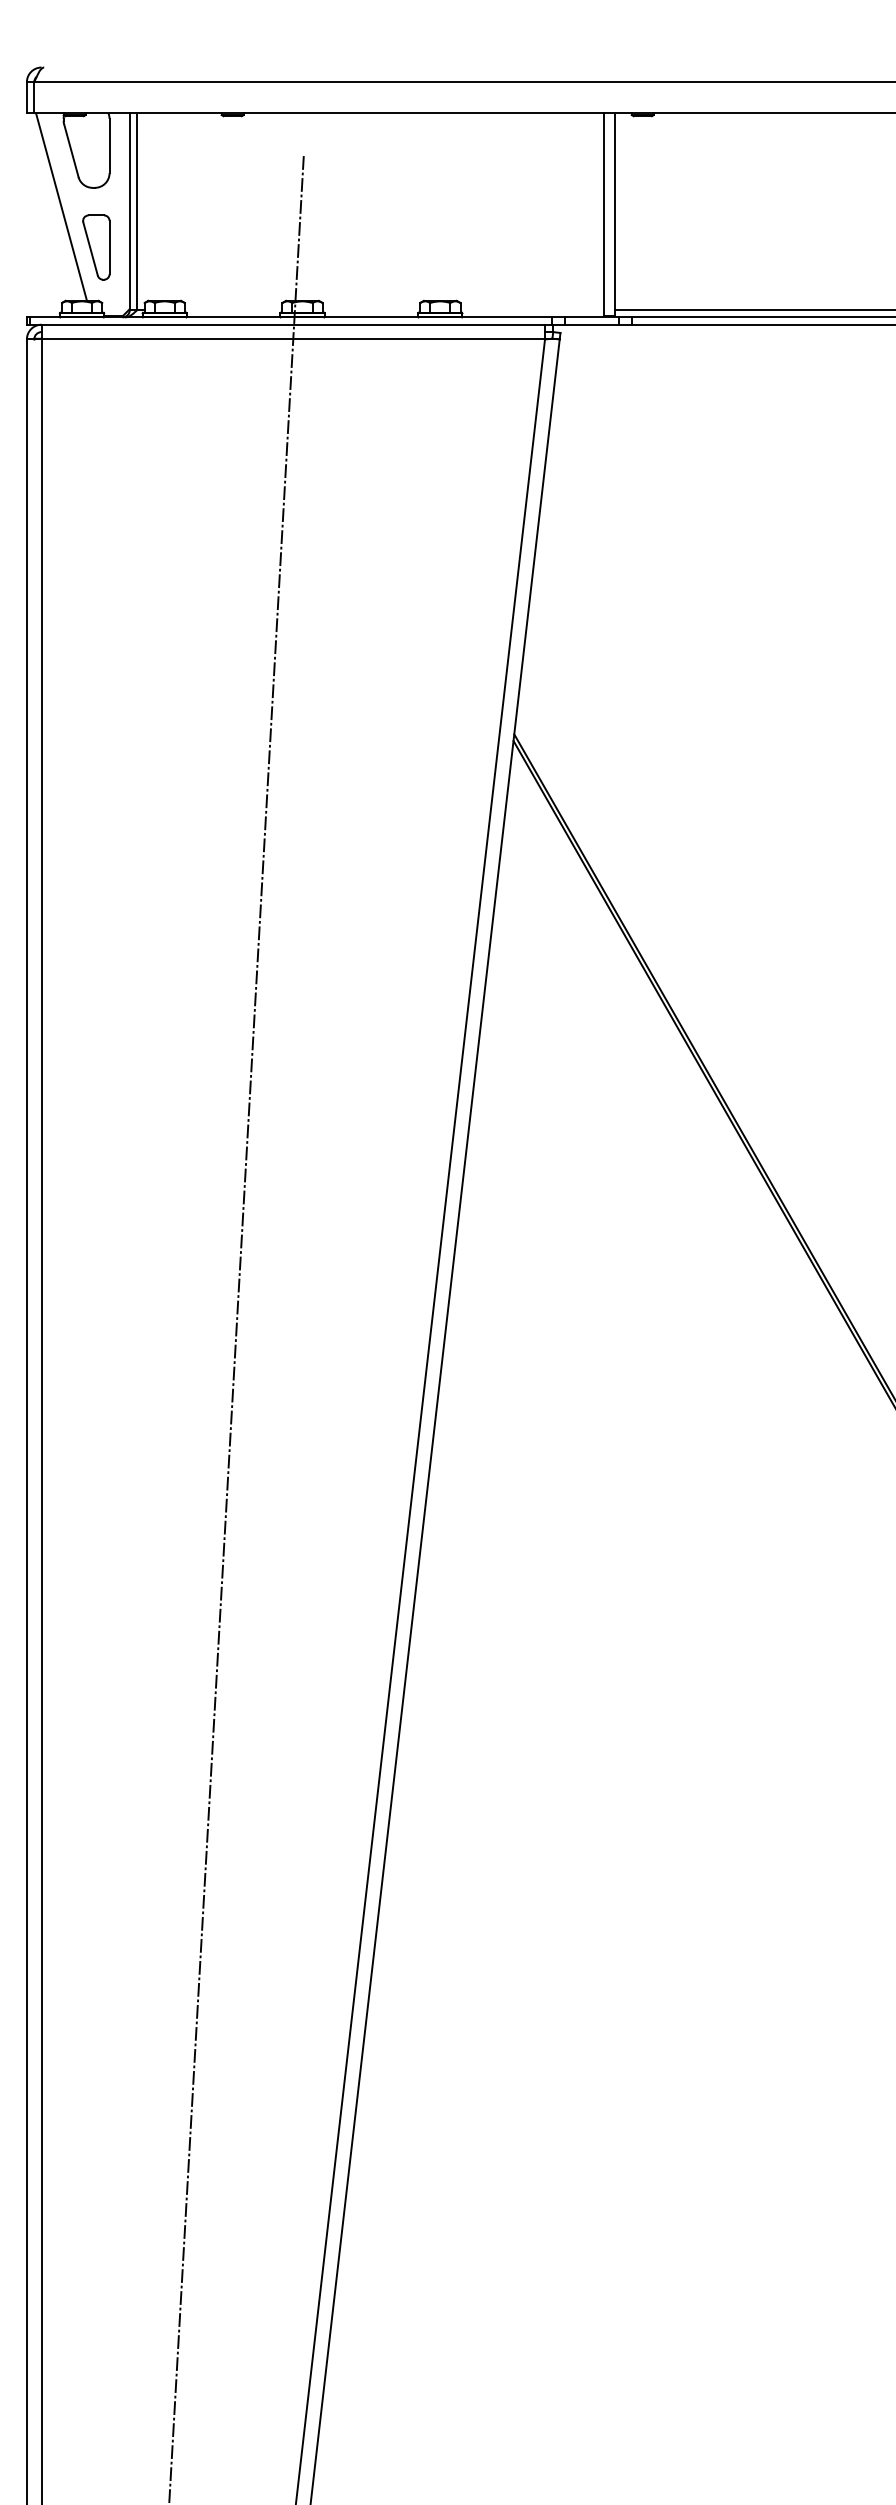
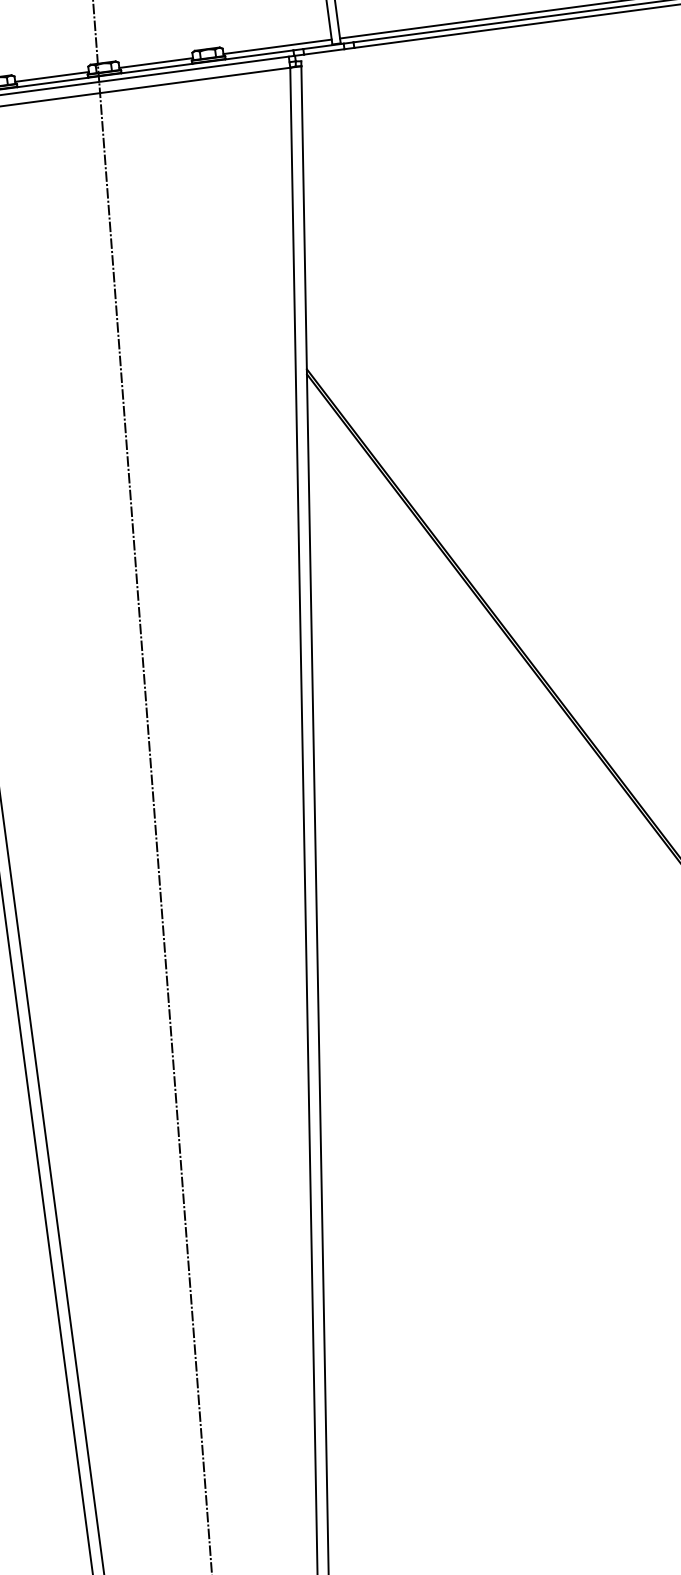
line: (233, 310) -> (52, 77), added
line: (371, 310) -> (156, 63), added
line: (531, 310) -> (277, 47), added

